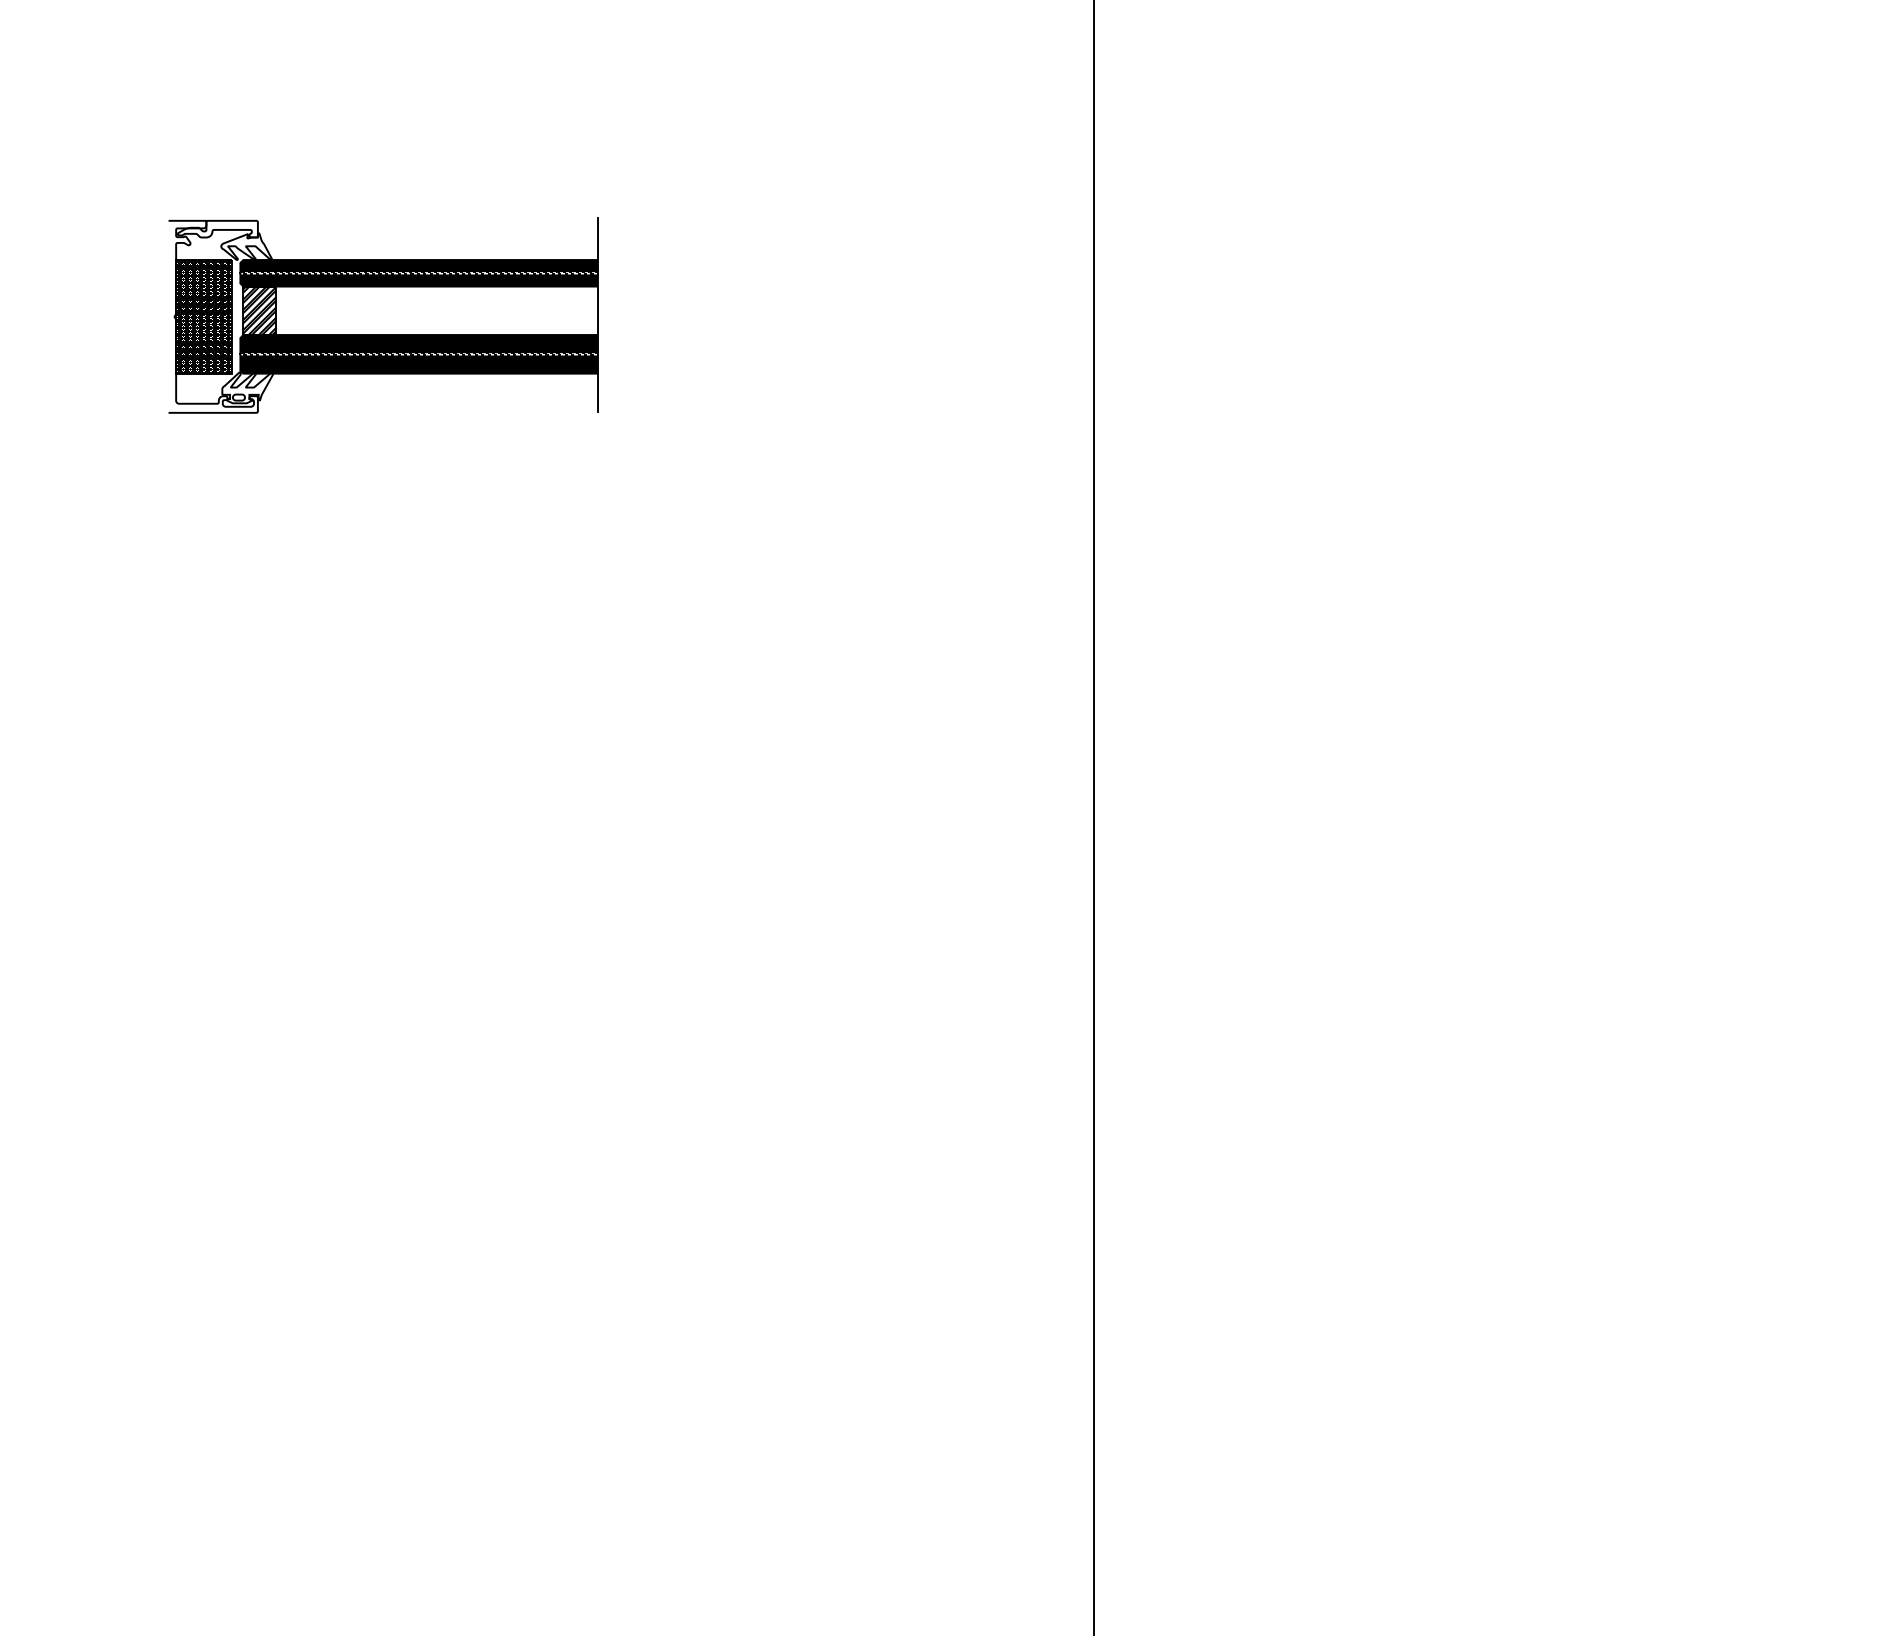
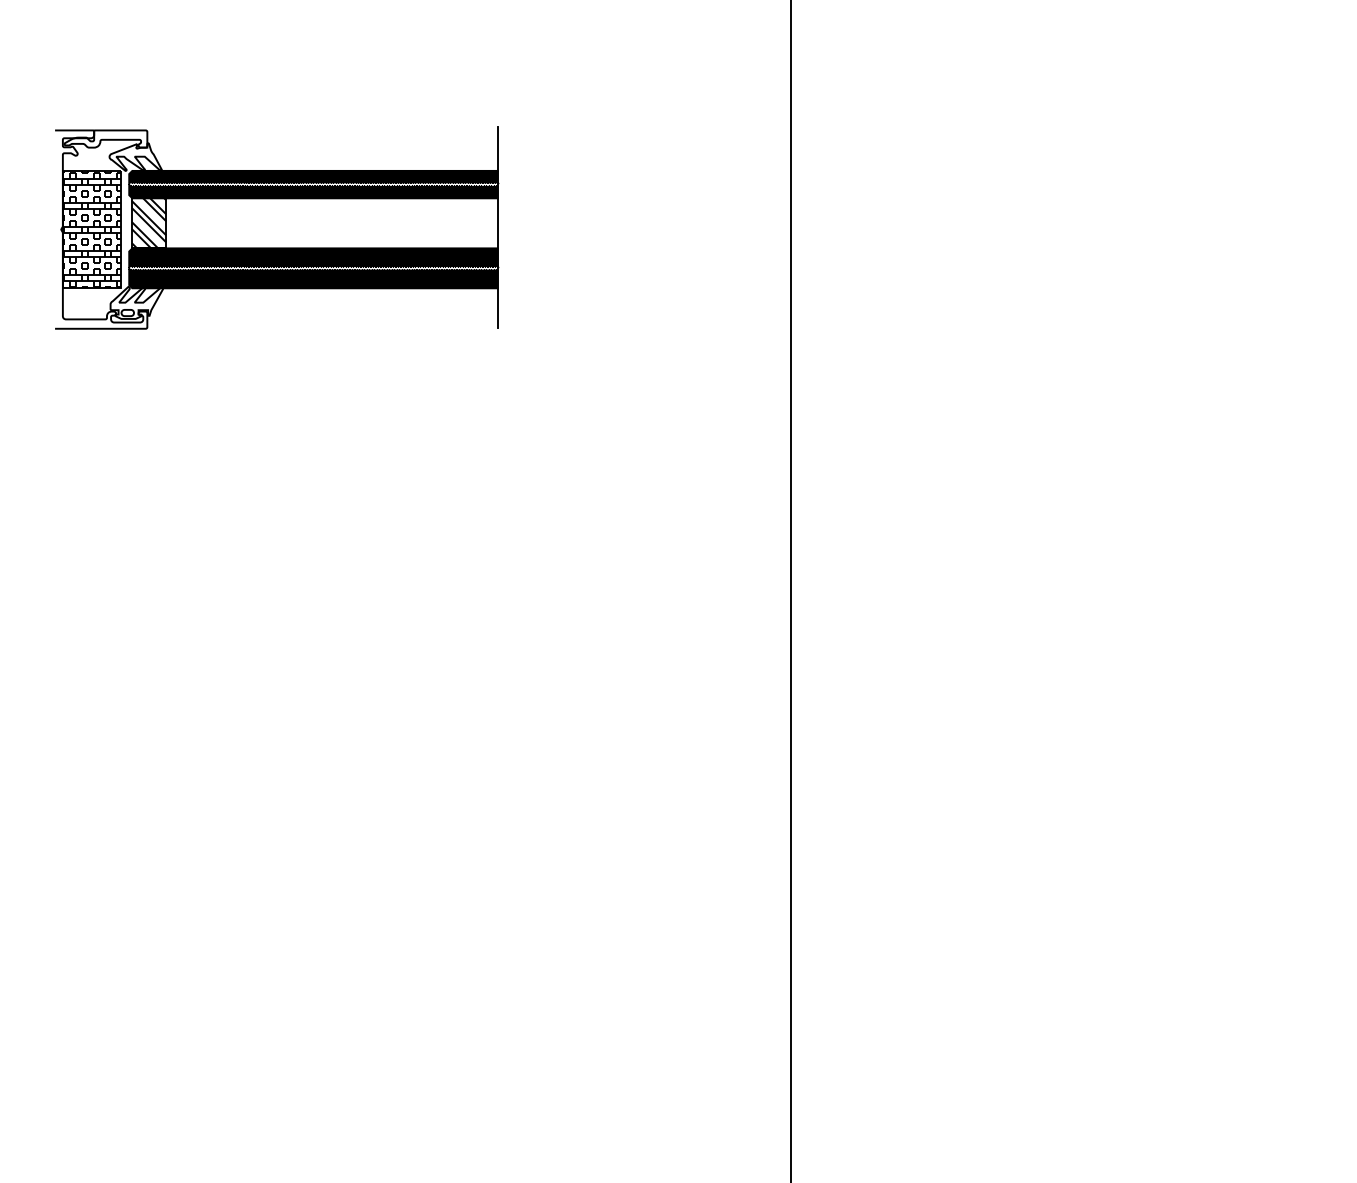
part: (383, 314) -> (277, 227), size x1.43

